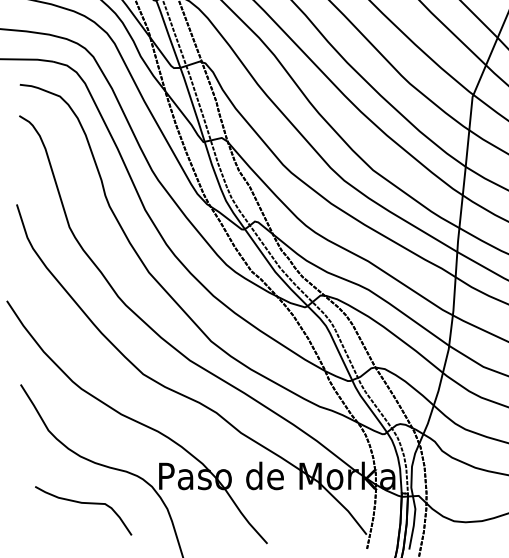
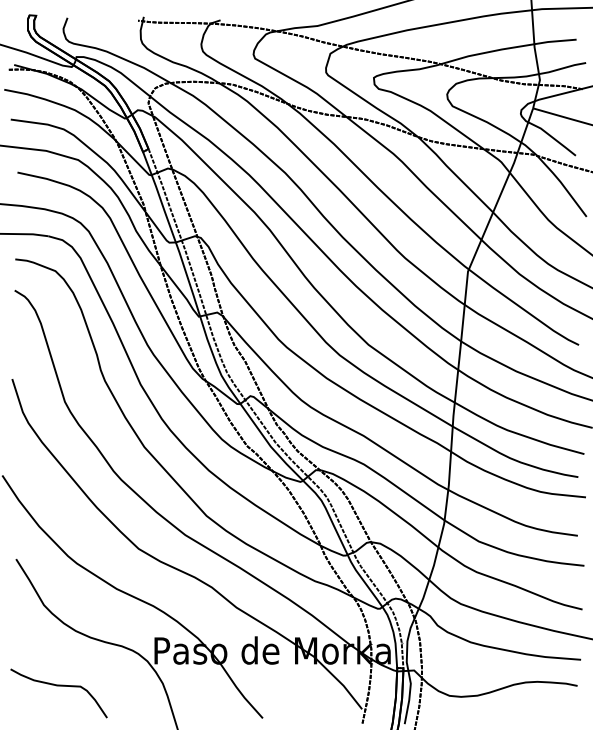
curve: (83, 503) -> (58, 686), moved

